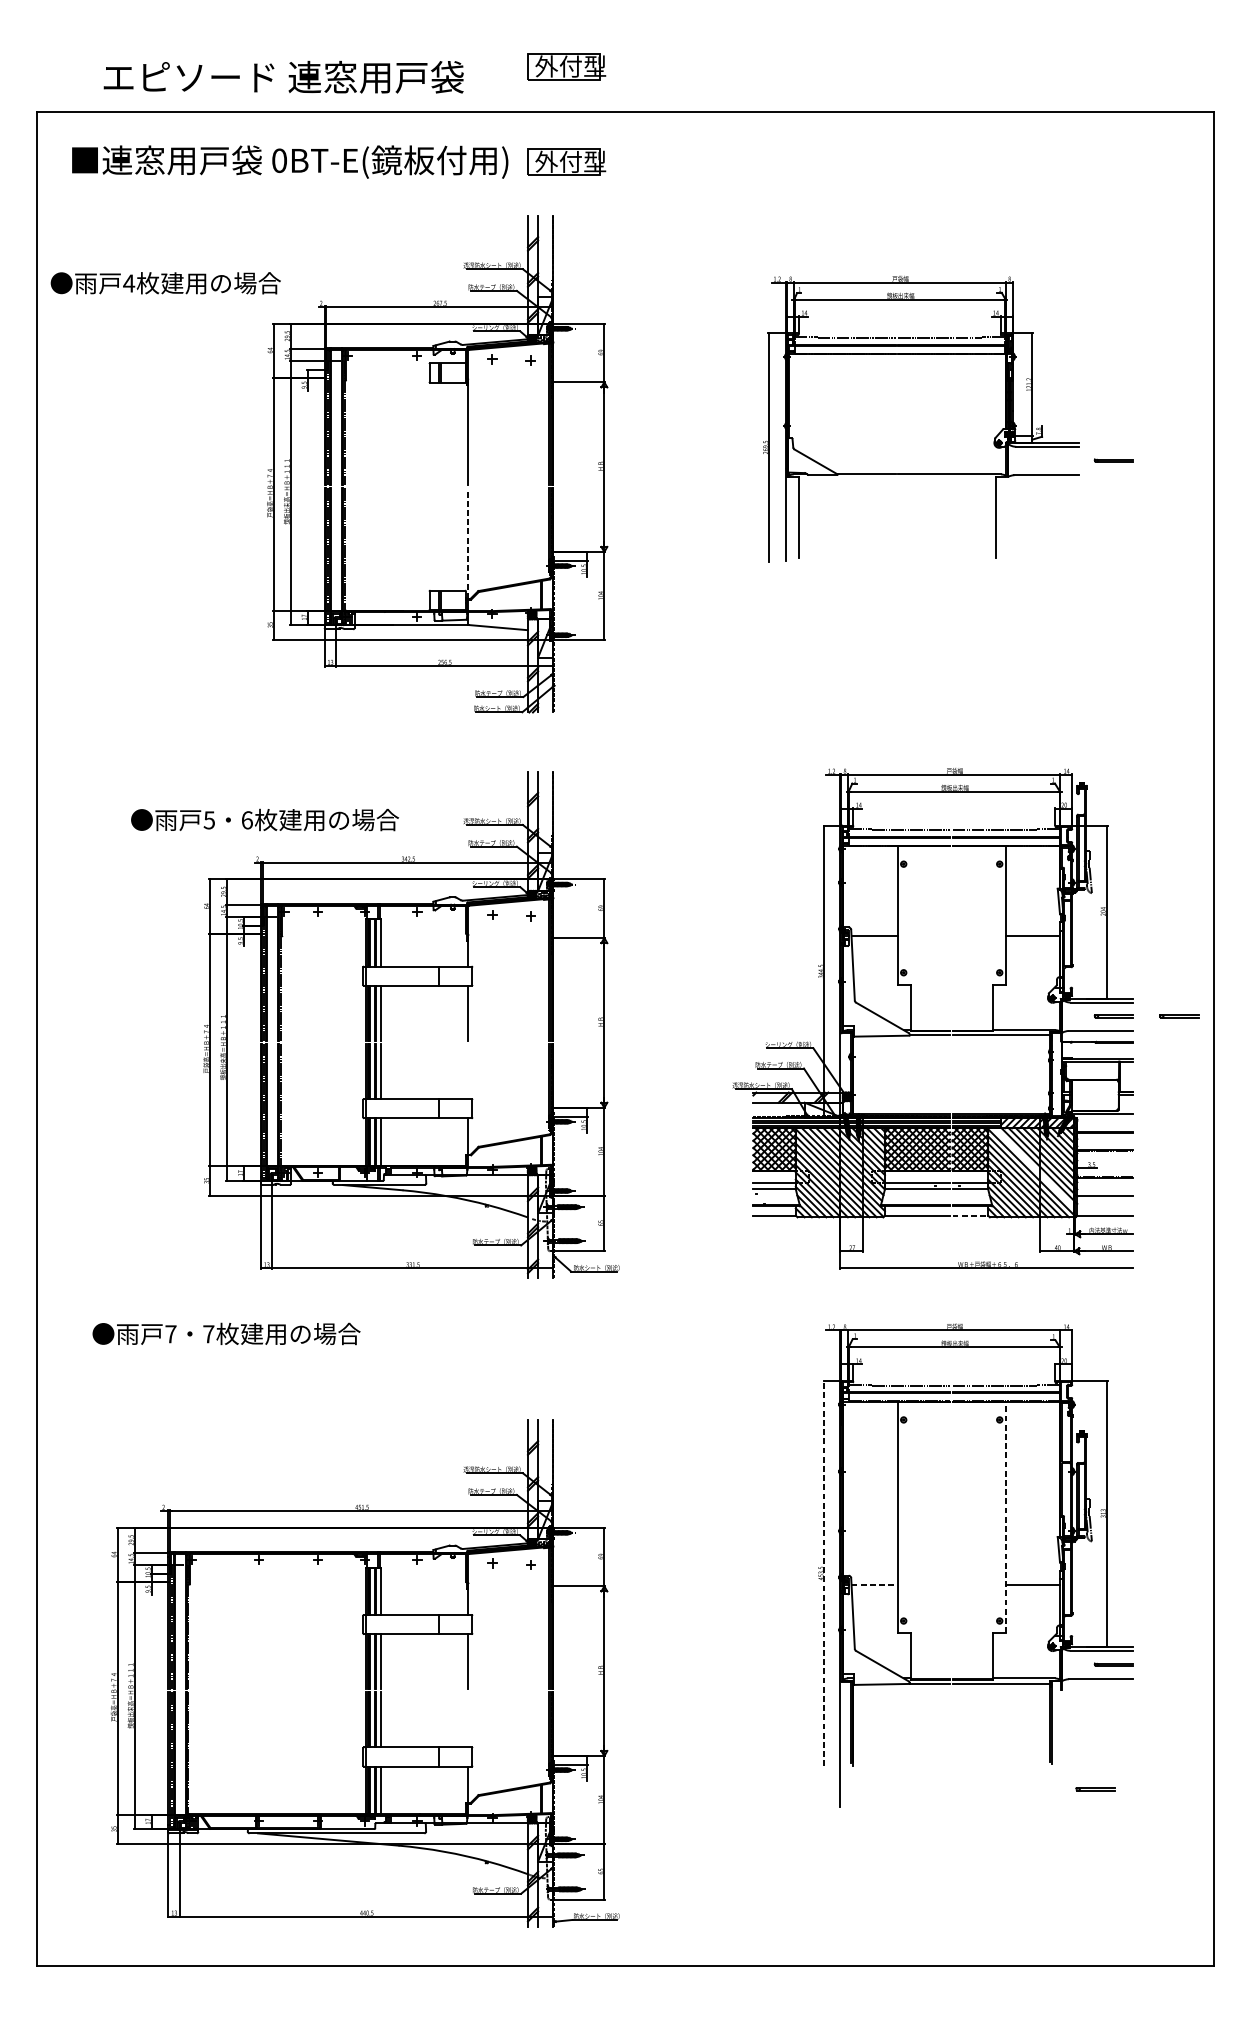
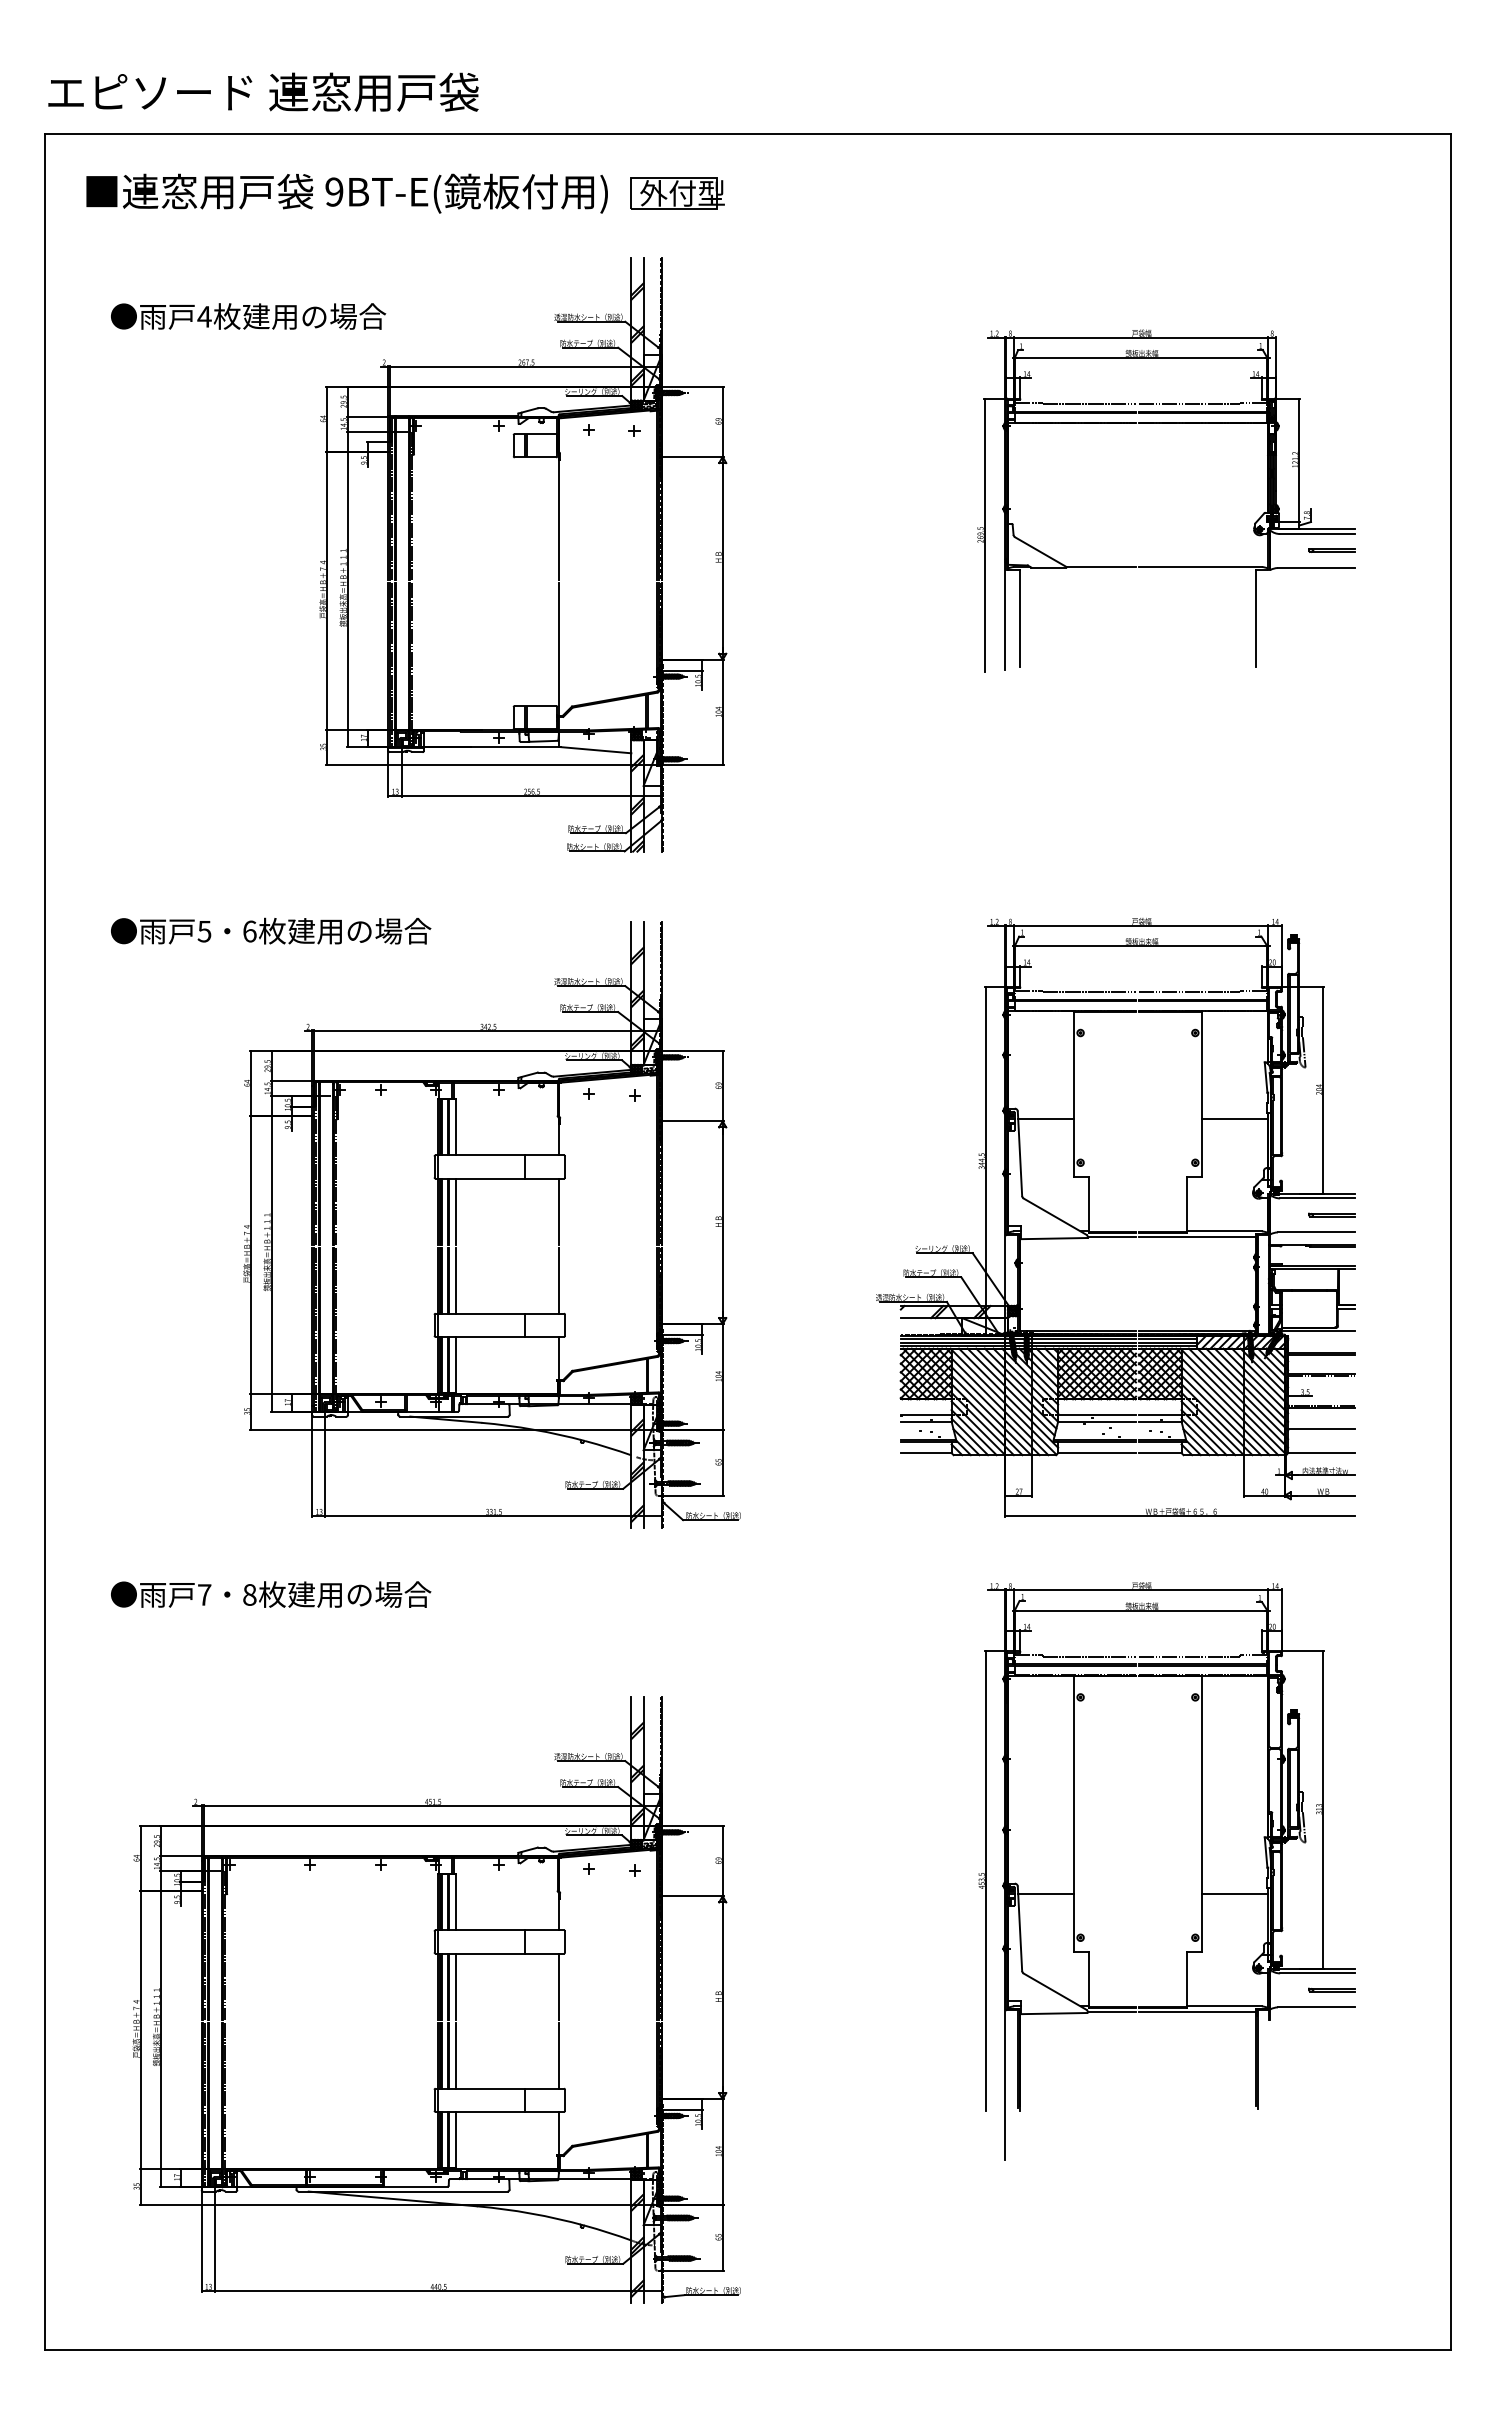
part: (566, 66) -> (677, 79), removed
text: (283, 76) -> (263, 91), moved
text: (279, 160) -> (334, 191), 0BT-E( -> 9BT-E(
text: (165, 283) -> (248, 316), moved
part: (921, 473) -> (1166, 566), moved
line: (467, 542) -> (559, 648), dashed -> solid
text: (265, 819) -> (271, 930), moved
part: (1178, 1016) -> (1409, 1214), removed
line: (467, 1071) -> (559, 1280), added
line: (1035, 1169) -> (1238, 1397), added
line: (970, 1215) -> (1160, 1453), dashed -> solid
text: (208, 1333) -> (249, 1594), 7 -> 8
line: (1005, 1517) -> (1202, 1813), dashed -> solid
line: (824, 1573) -> (985, 1880), dashed -> solid
line: (874, 1584) -> (1045, 1894), dashed -> solid
line: (467, 1719) -> (559, 2055), added
part: (1095, 1788) -> (1309, 2138), removed

